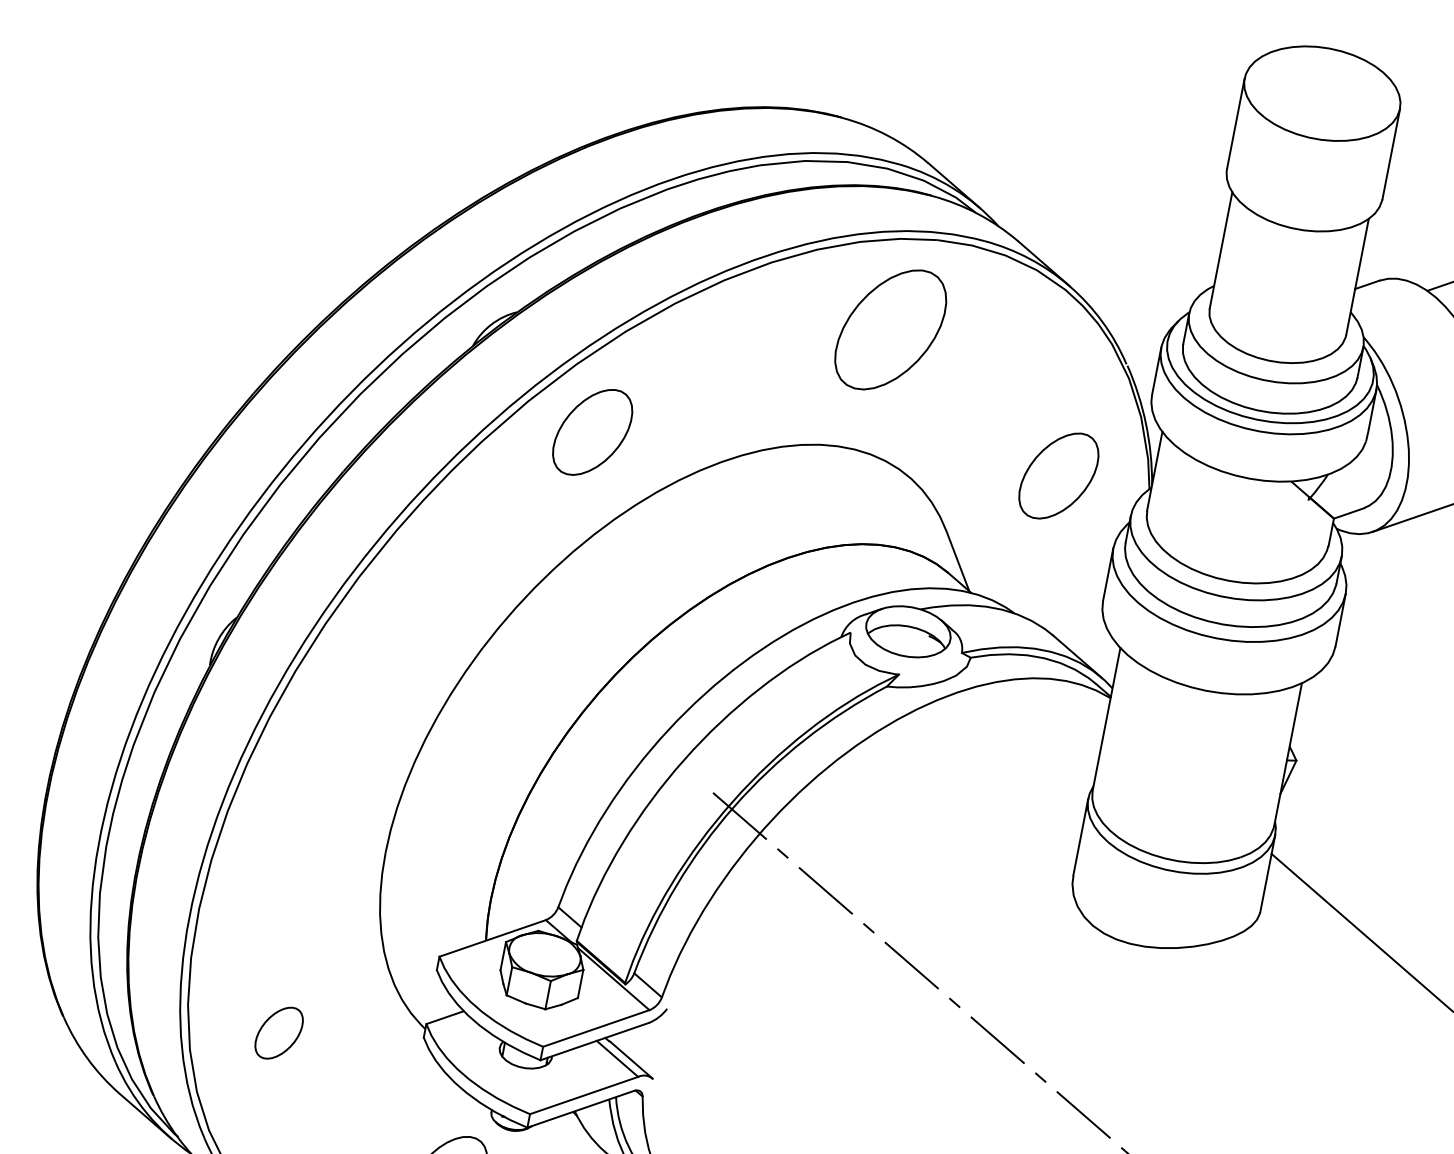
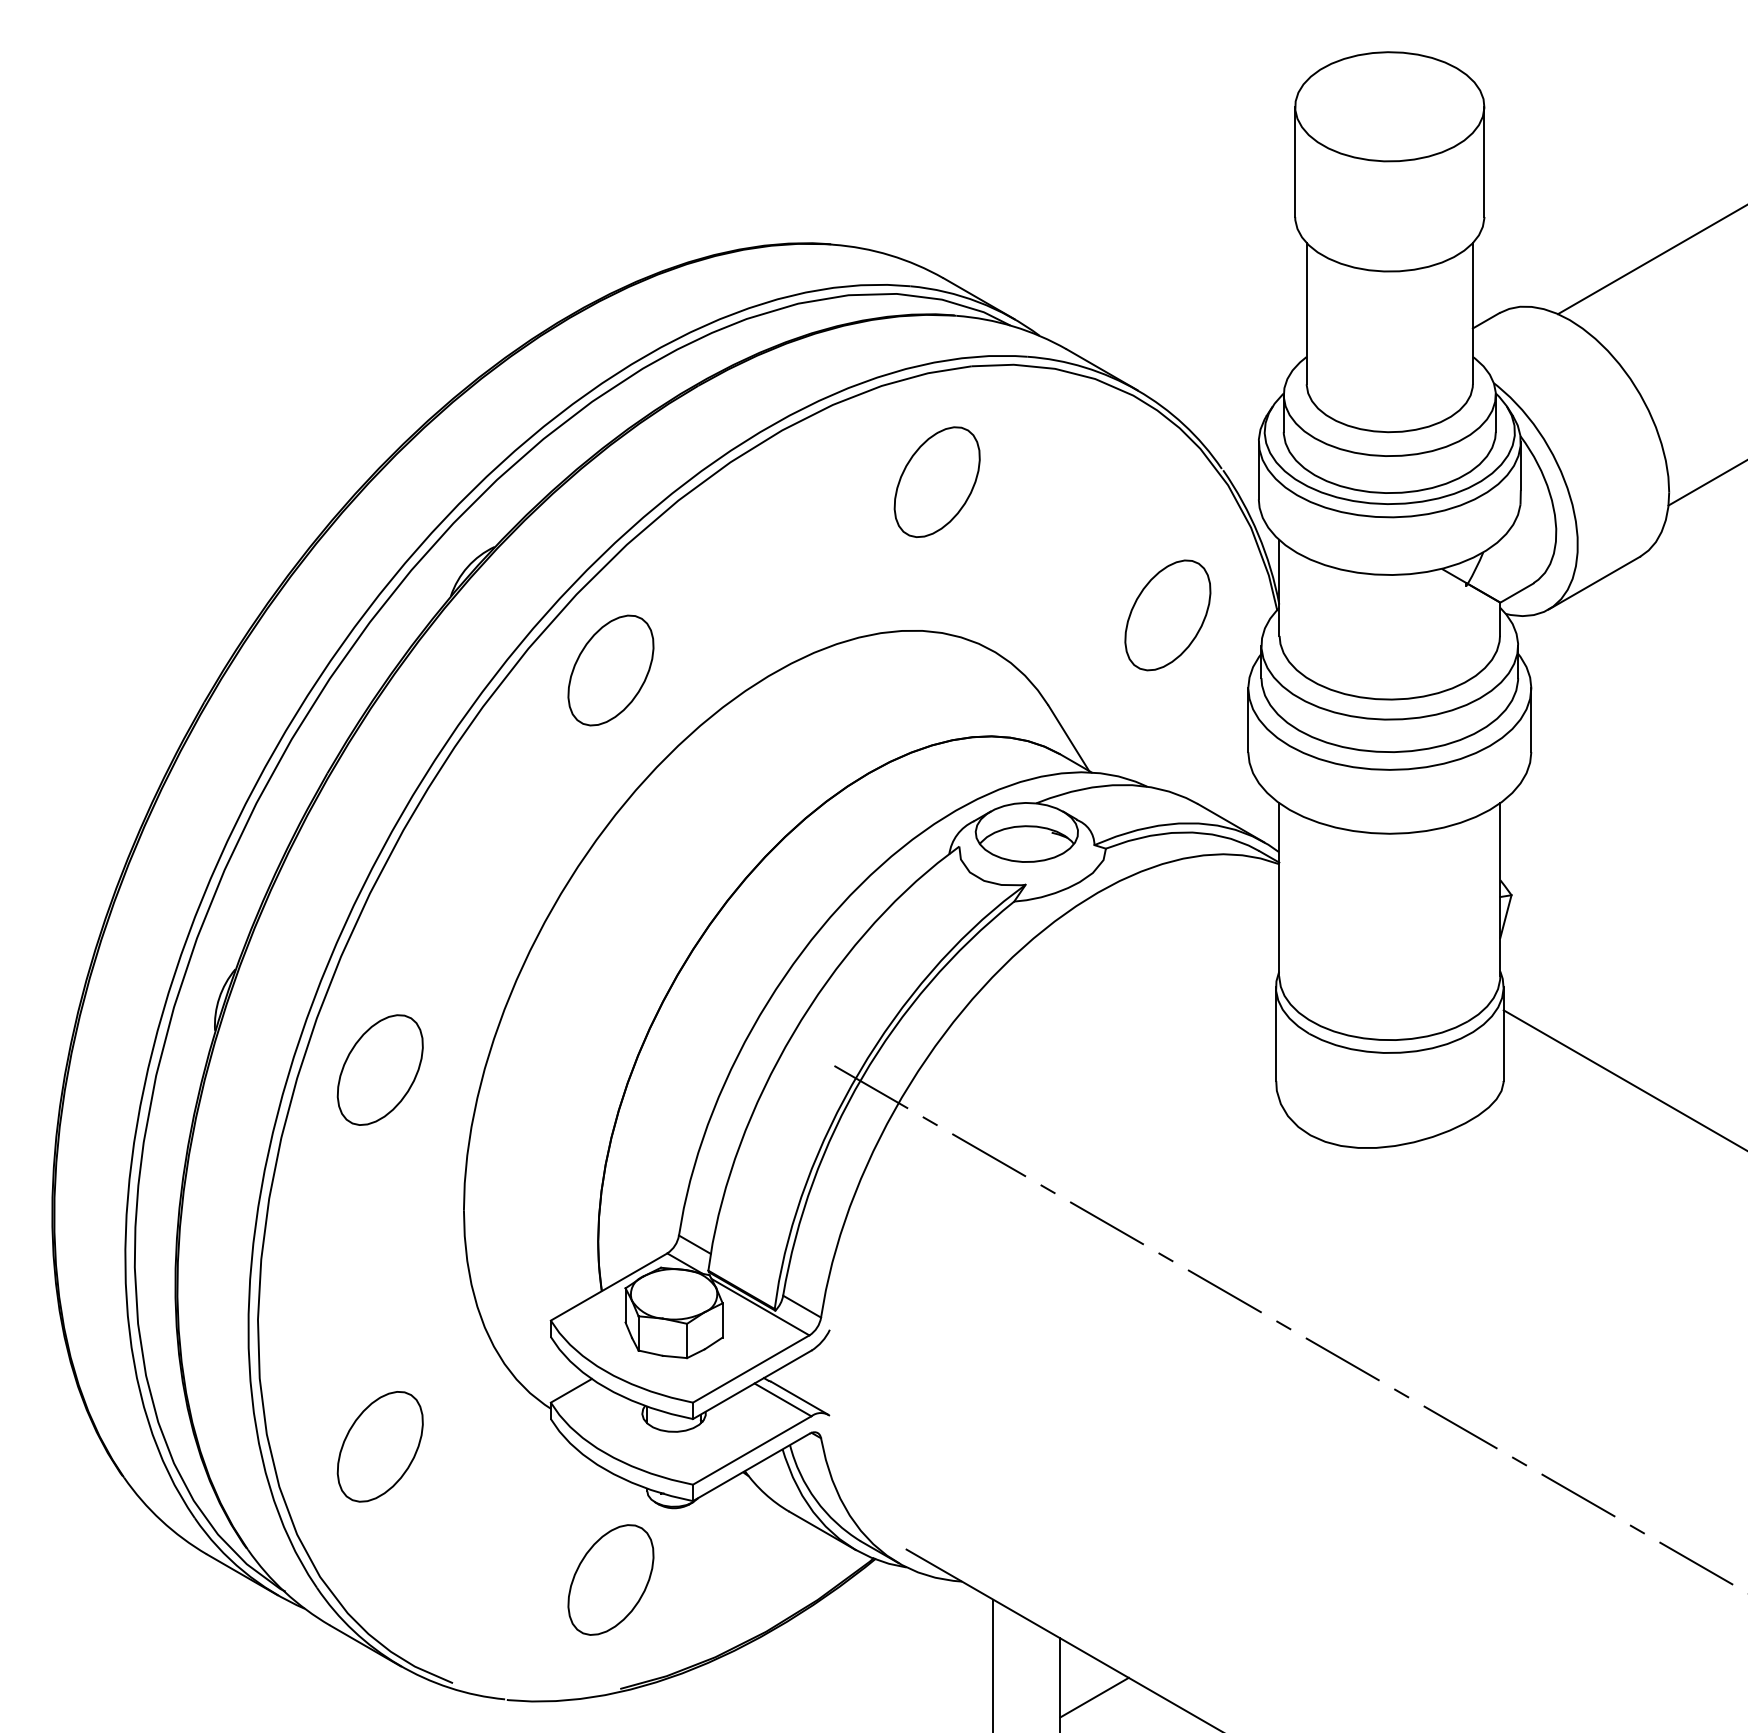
part: (890, 329) -> (936, 481), size x0.71
part: (338, 723) -> (379, 1069), added
part: (278, 1032) -> (379, 1446), size x1.67

